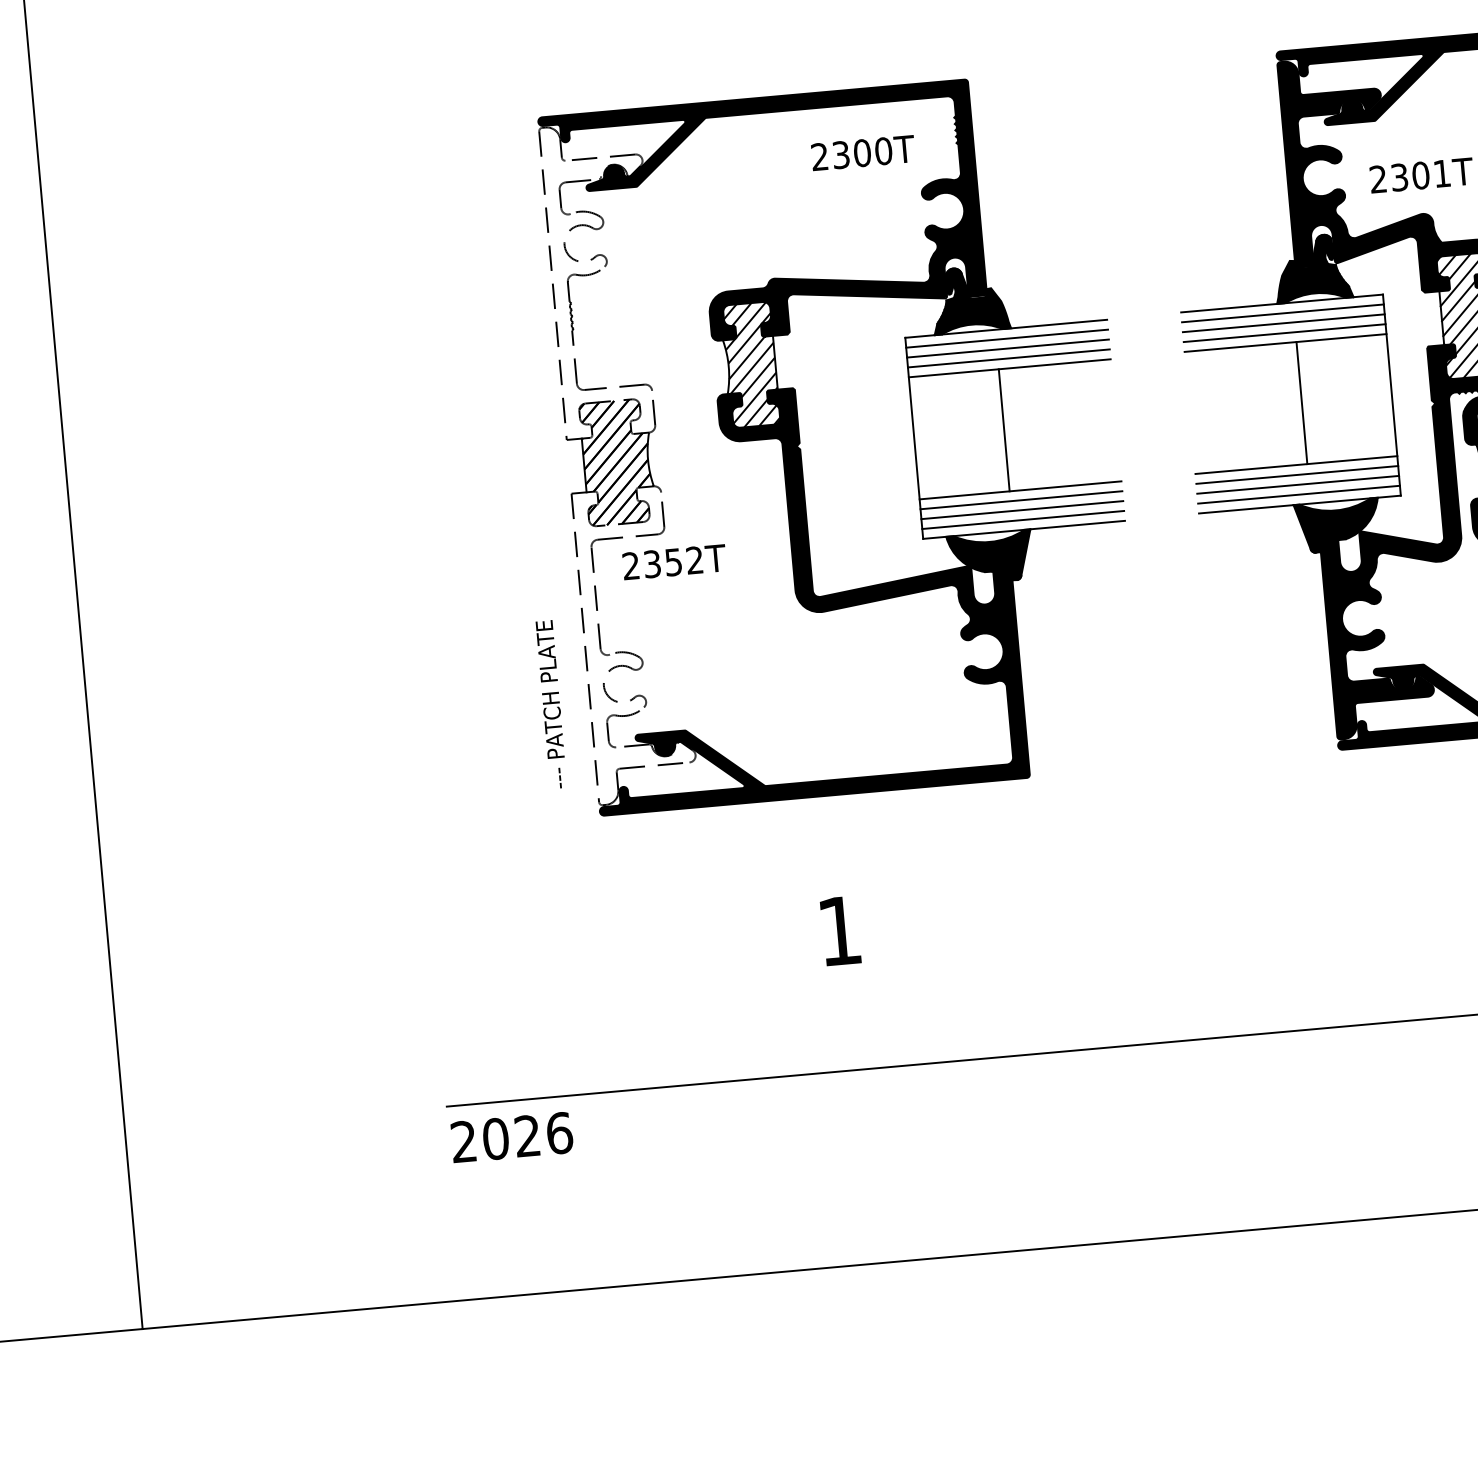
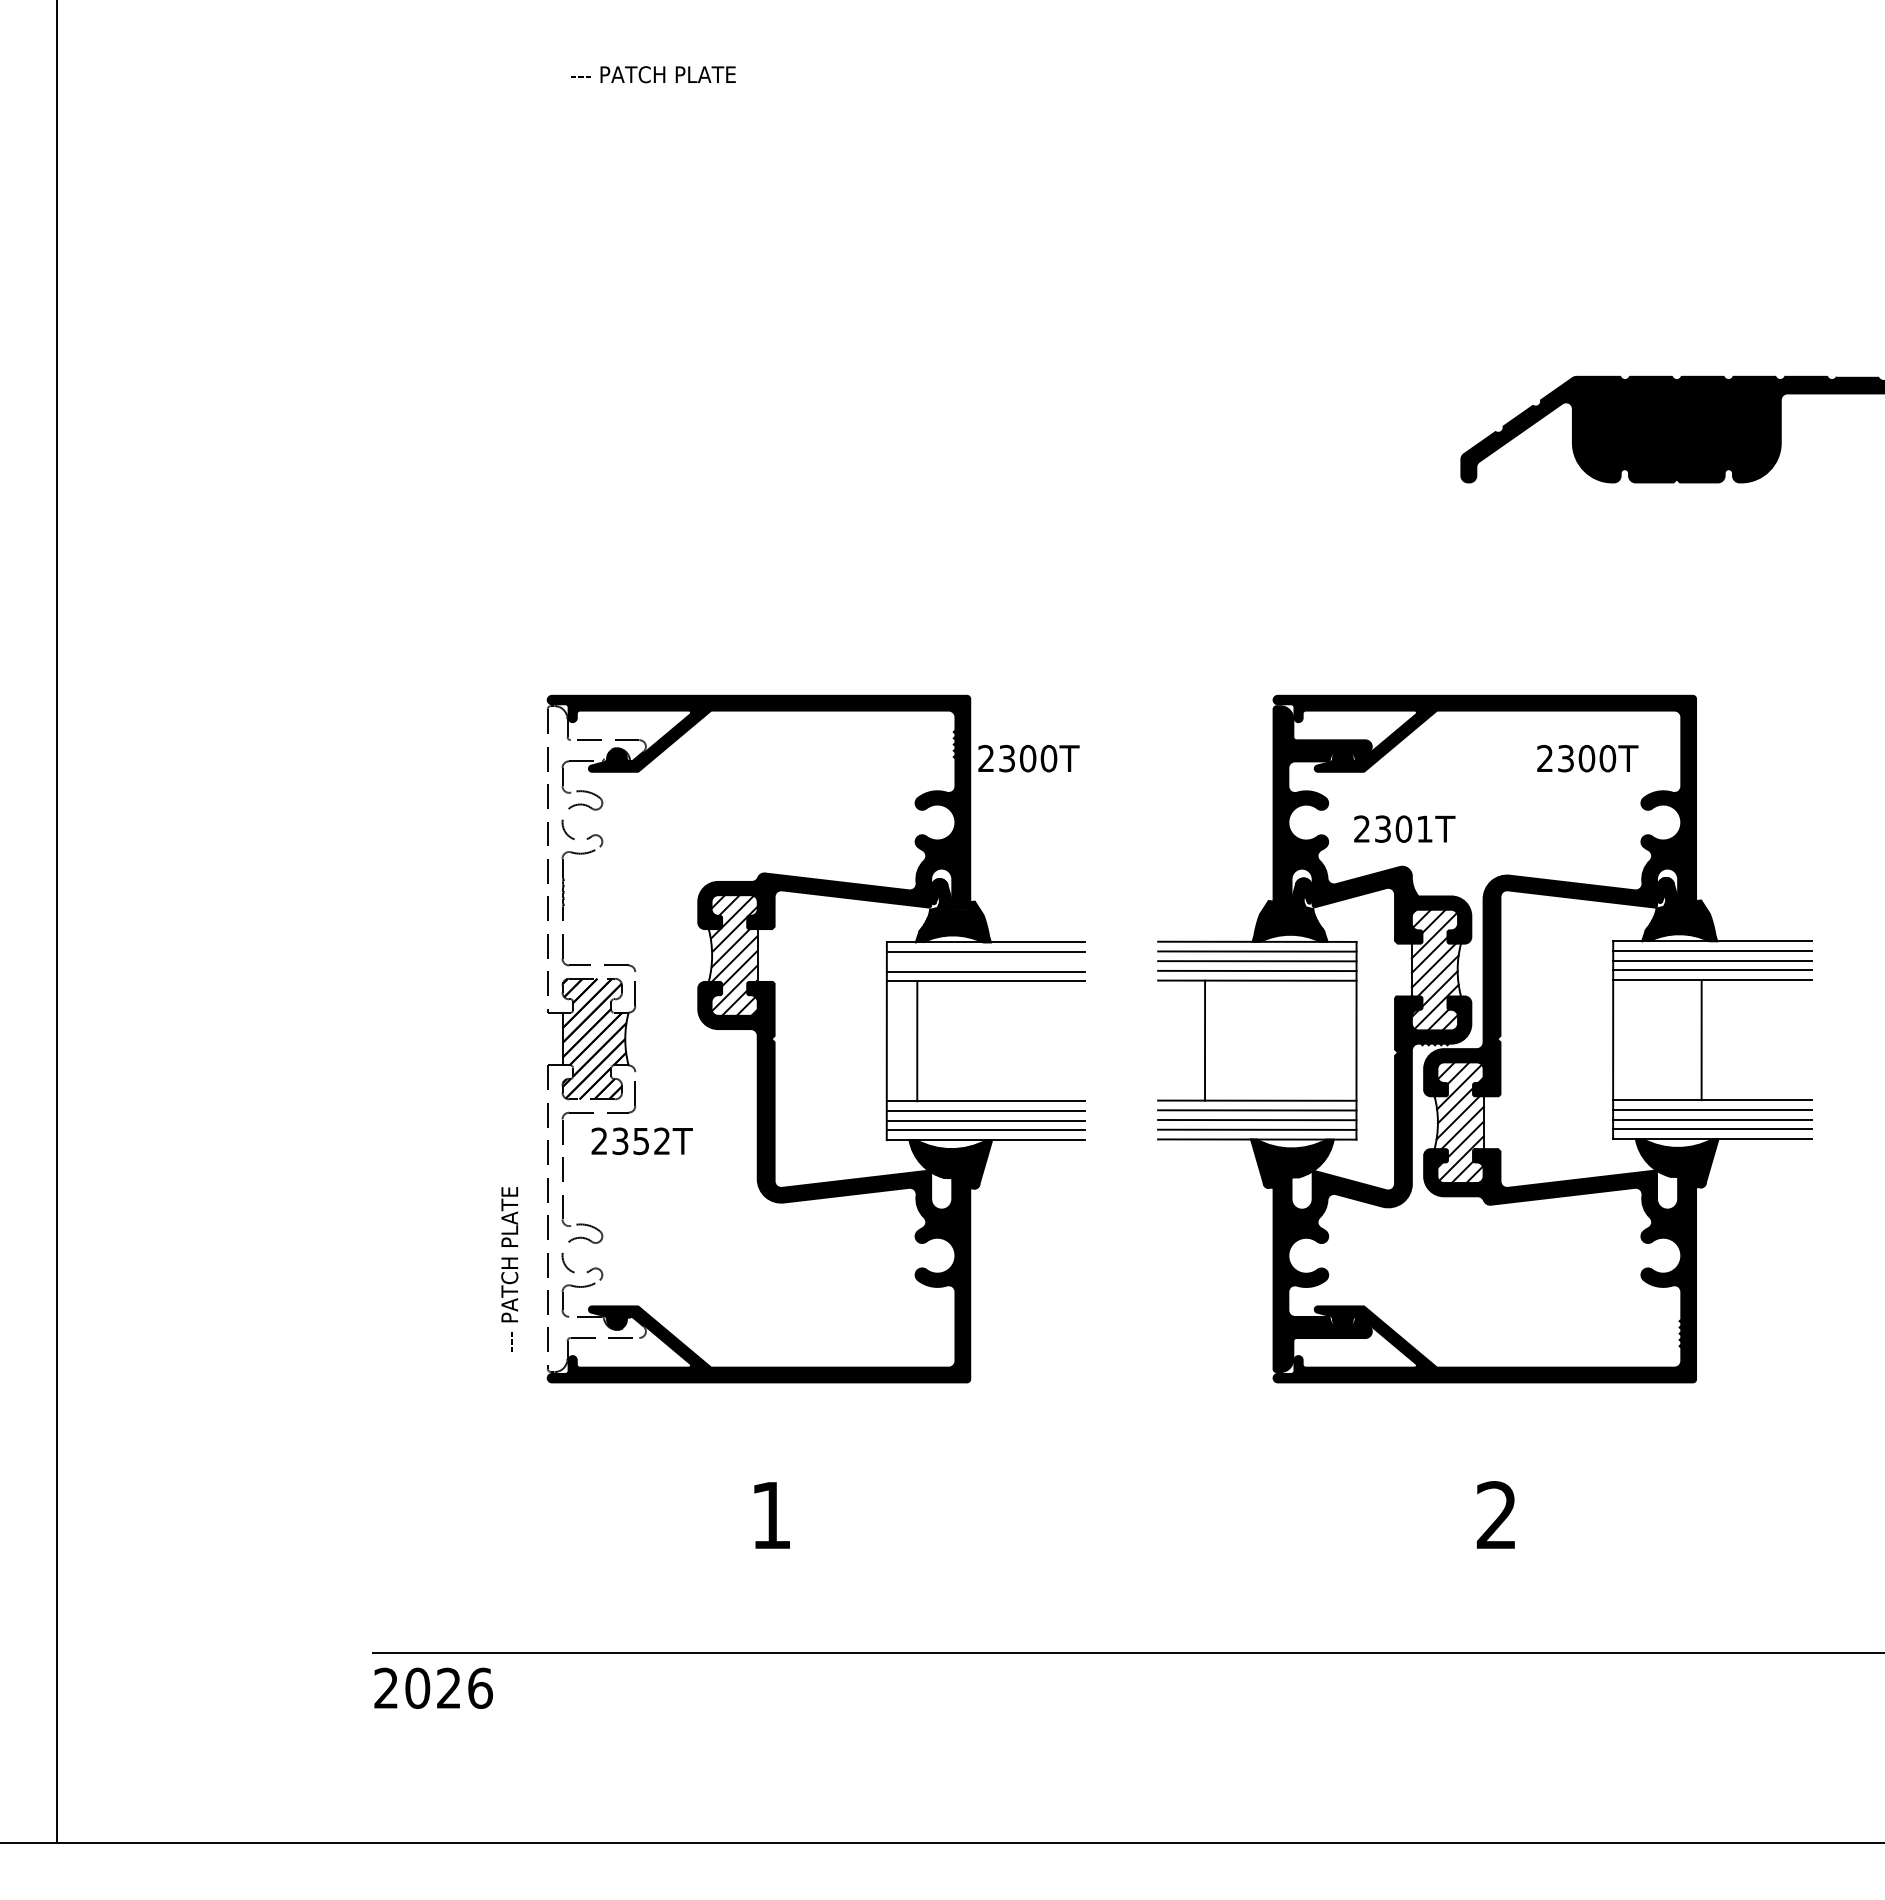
text: (862, 152) -> (1028, 758), moved
line: (1007, 348) -> (985, 961), removed
line: (1302, 402) -> (1205, 1040), moved
line: (1004, 430) -> (917, 1041), moved

